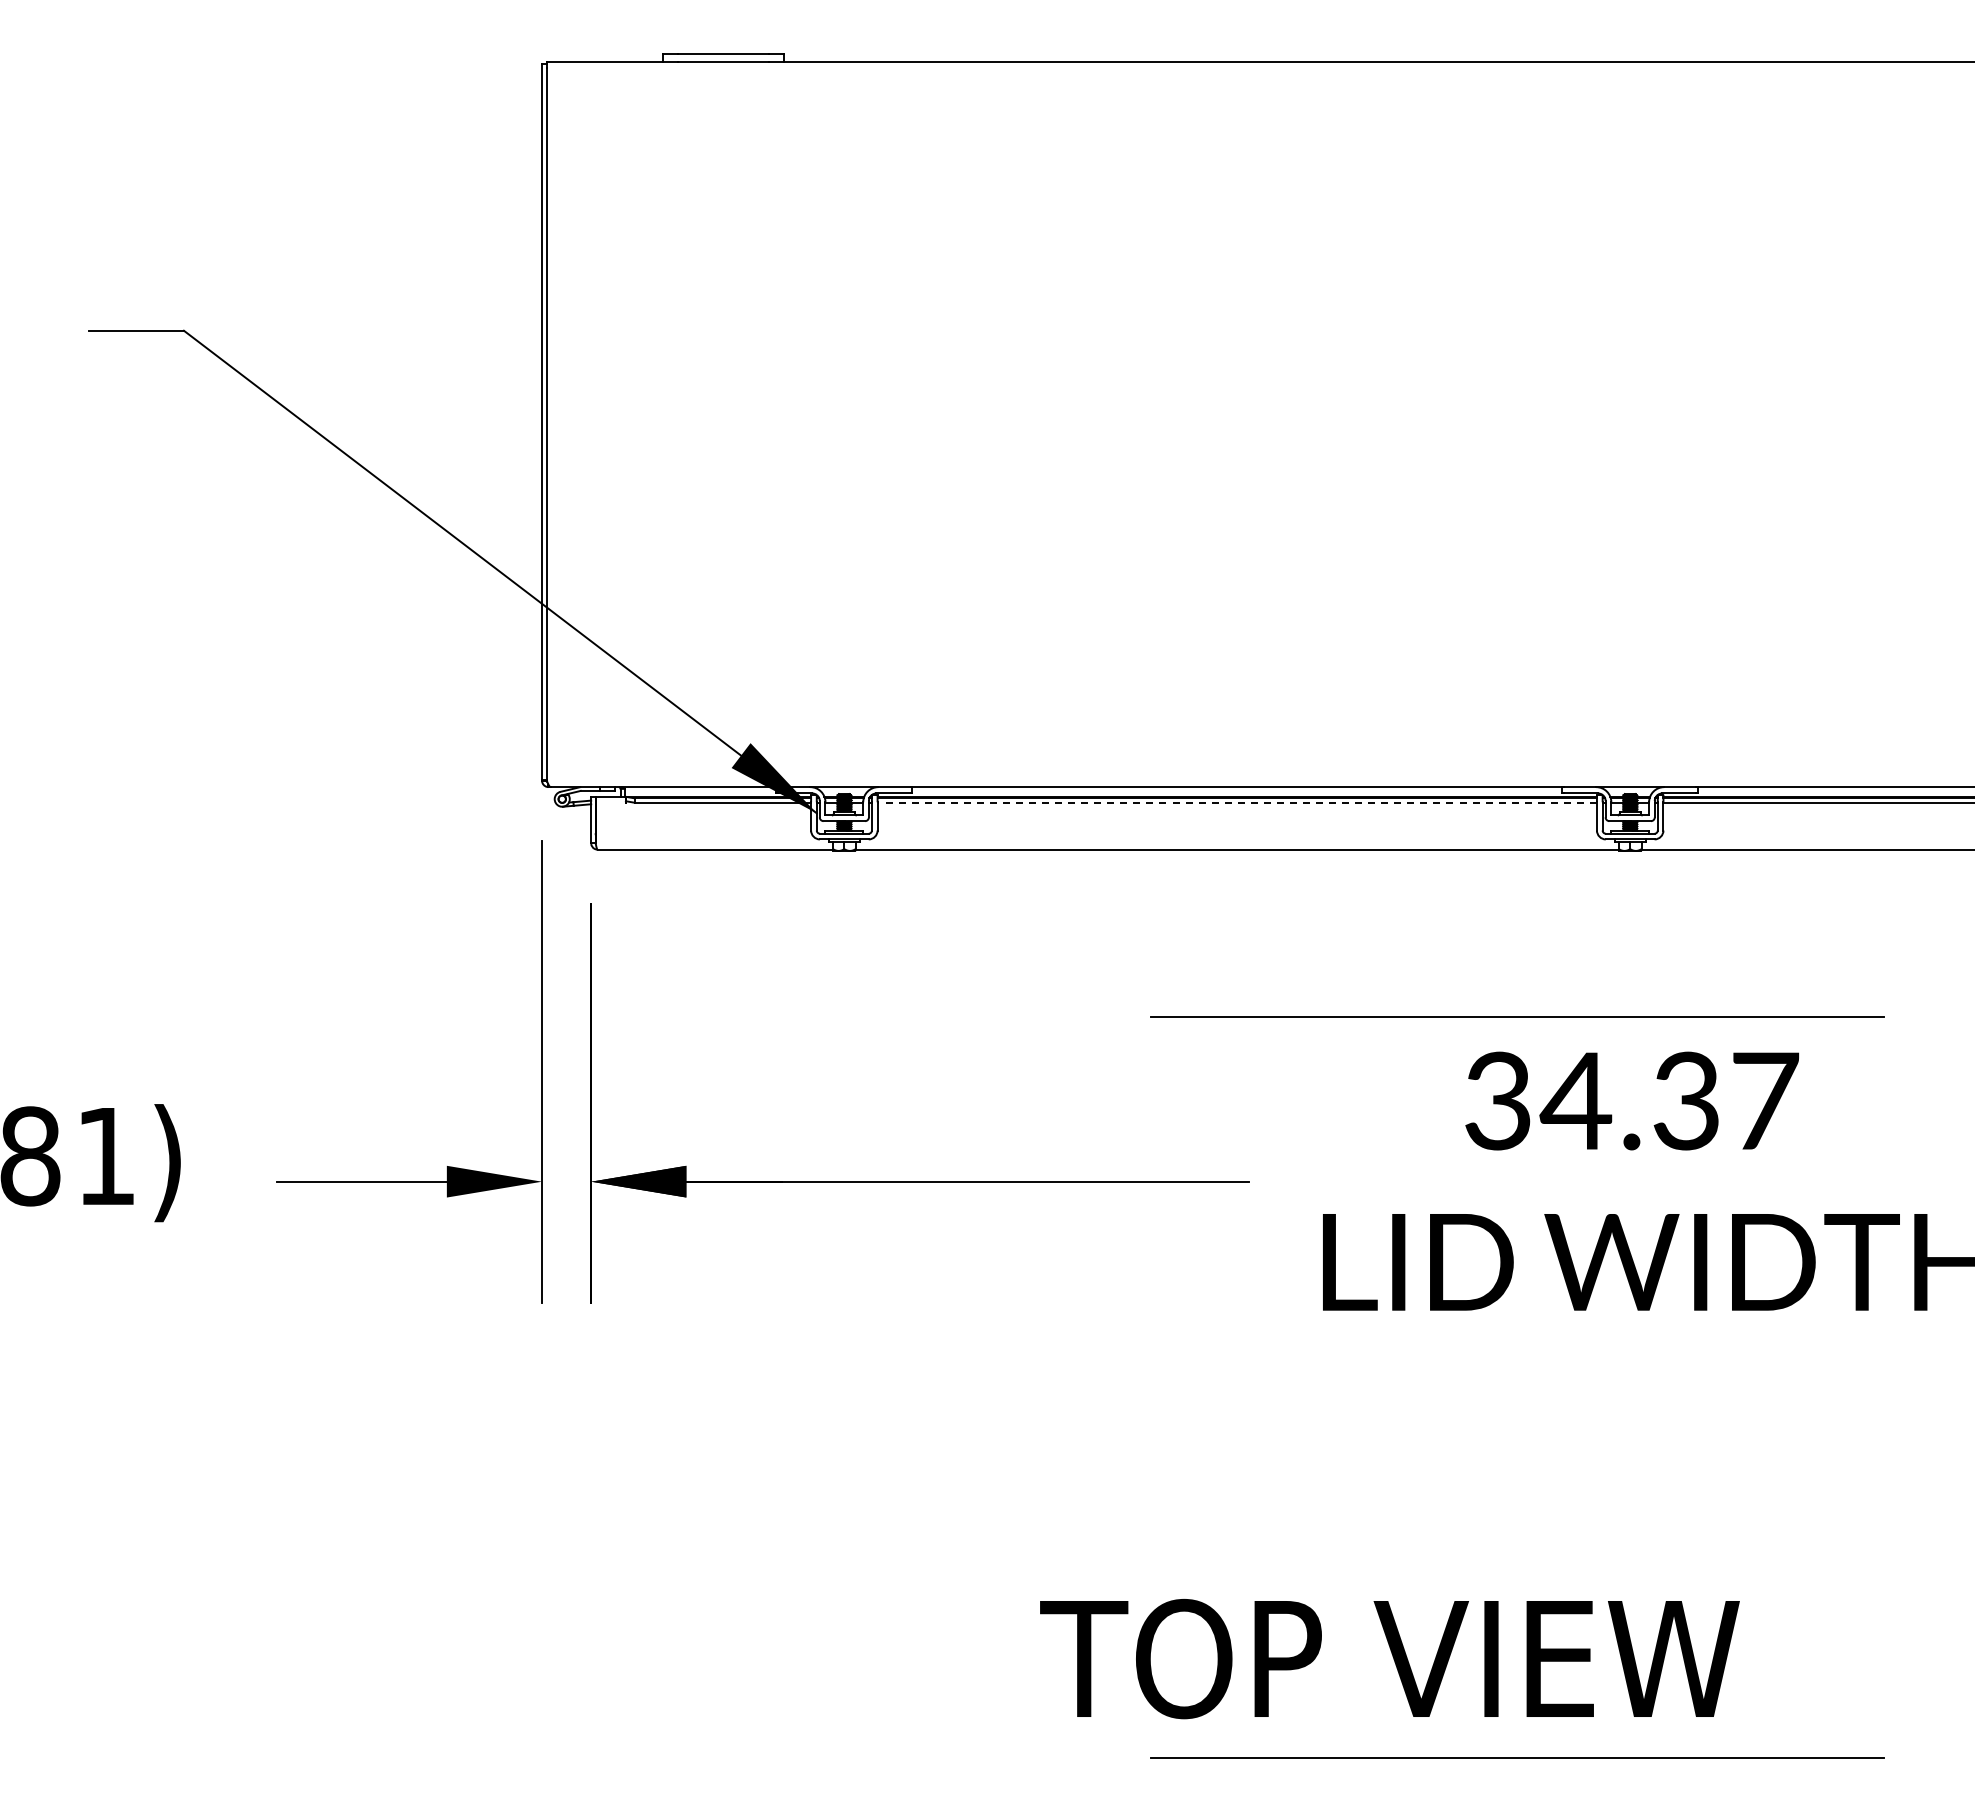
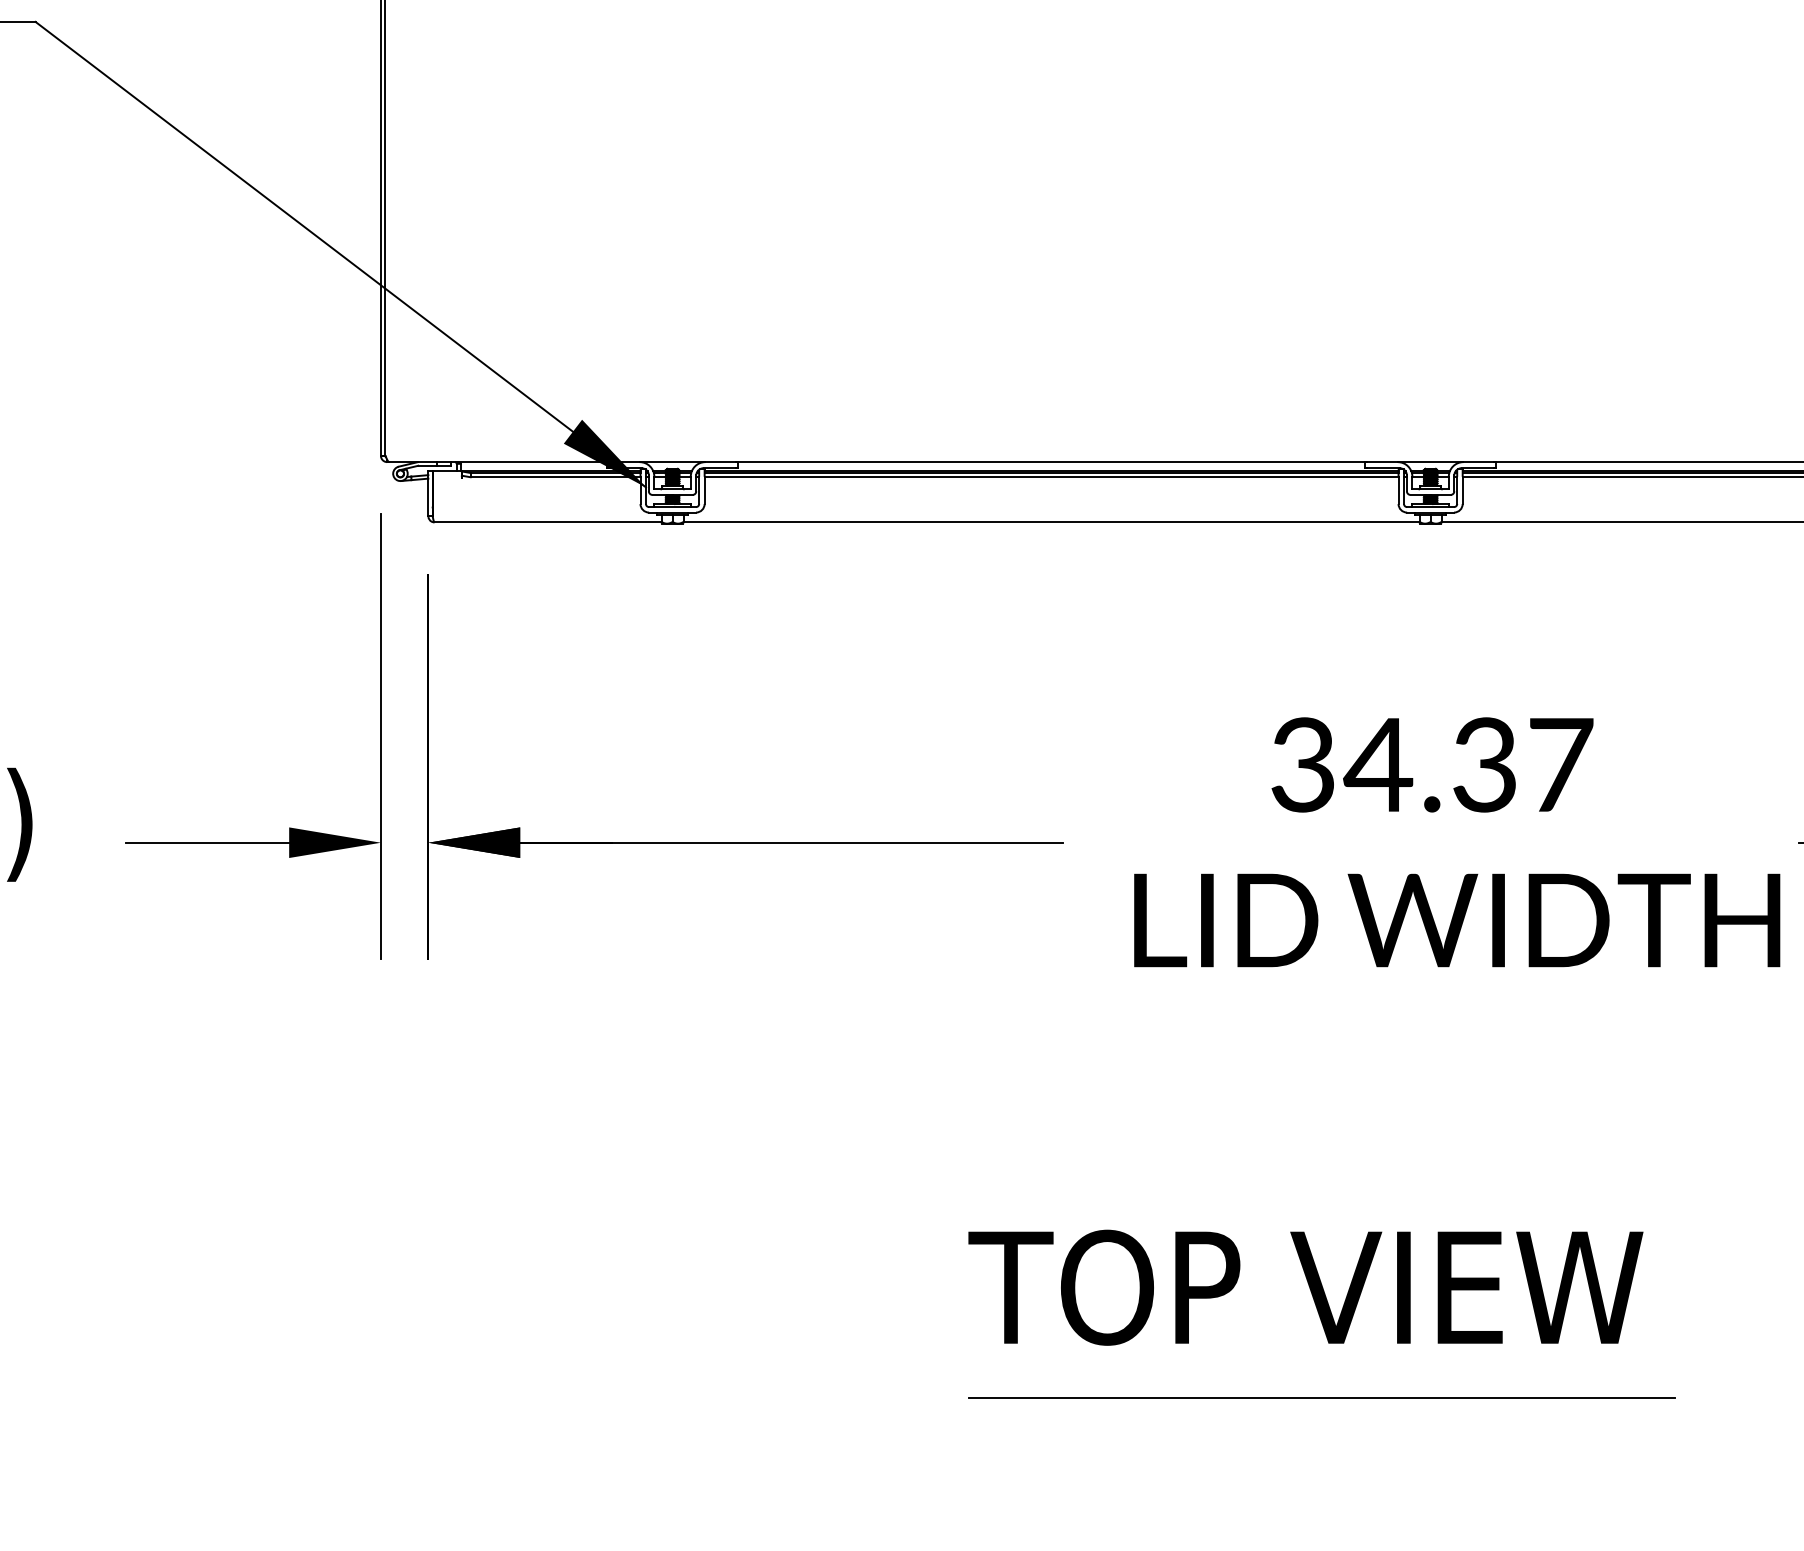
line: (1237, 802) -> (1051, 476), dashed -> solid
line: (1517, 1016) -> (1321, 683), removed
text: (1389, 1659) -> (1305, 1288), moved

